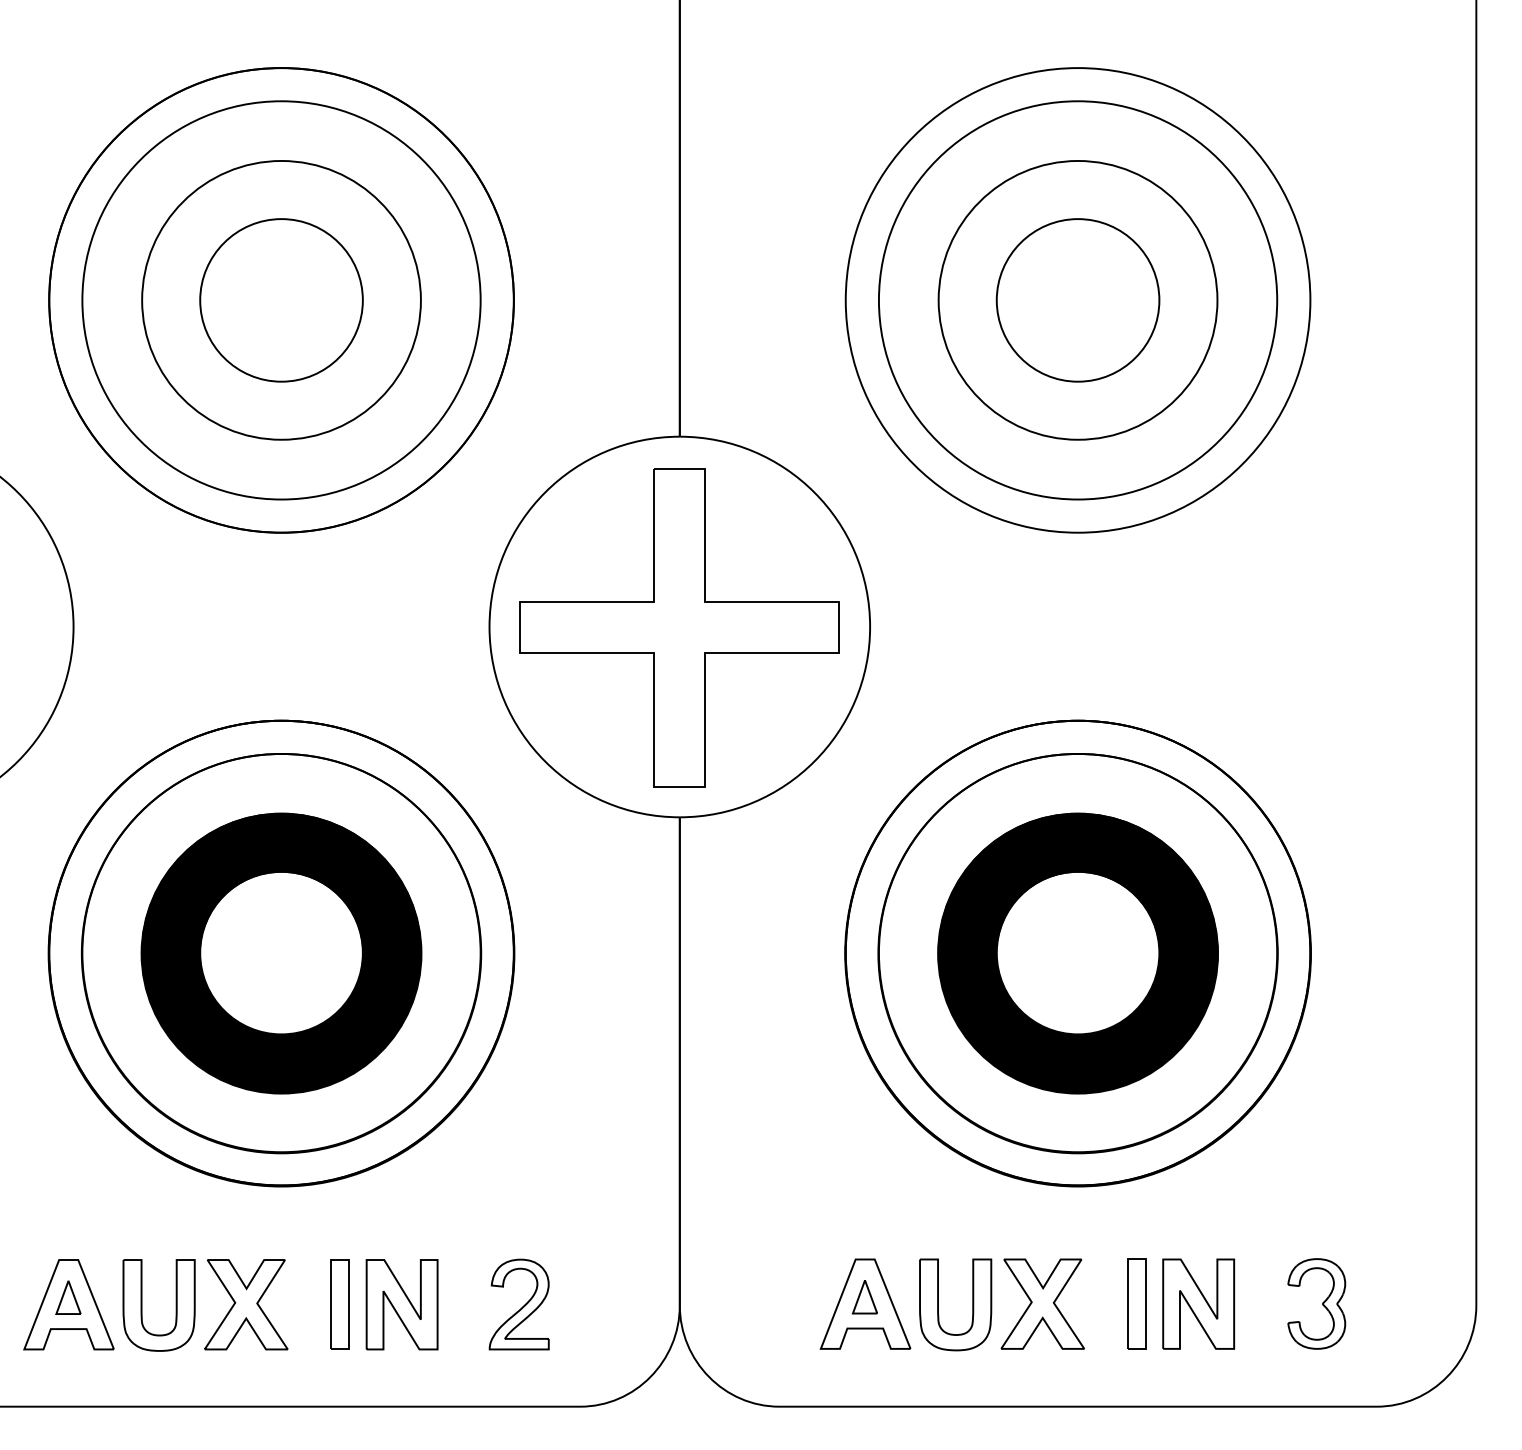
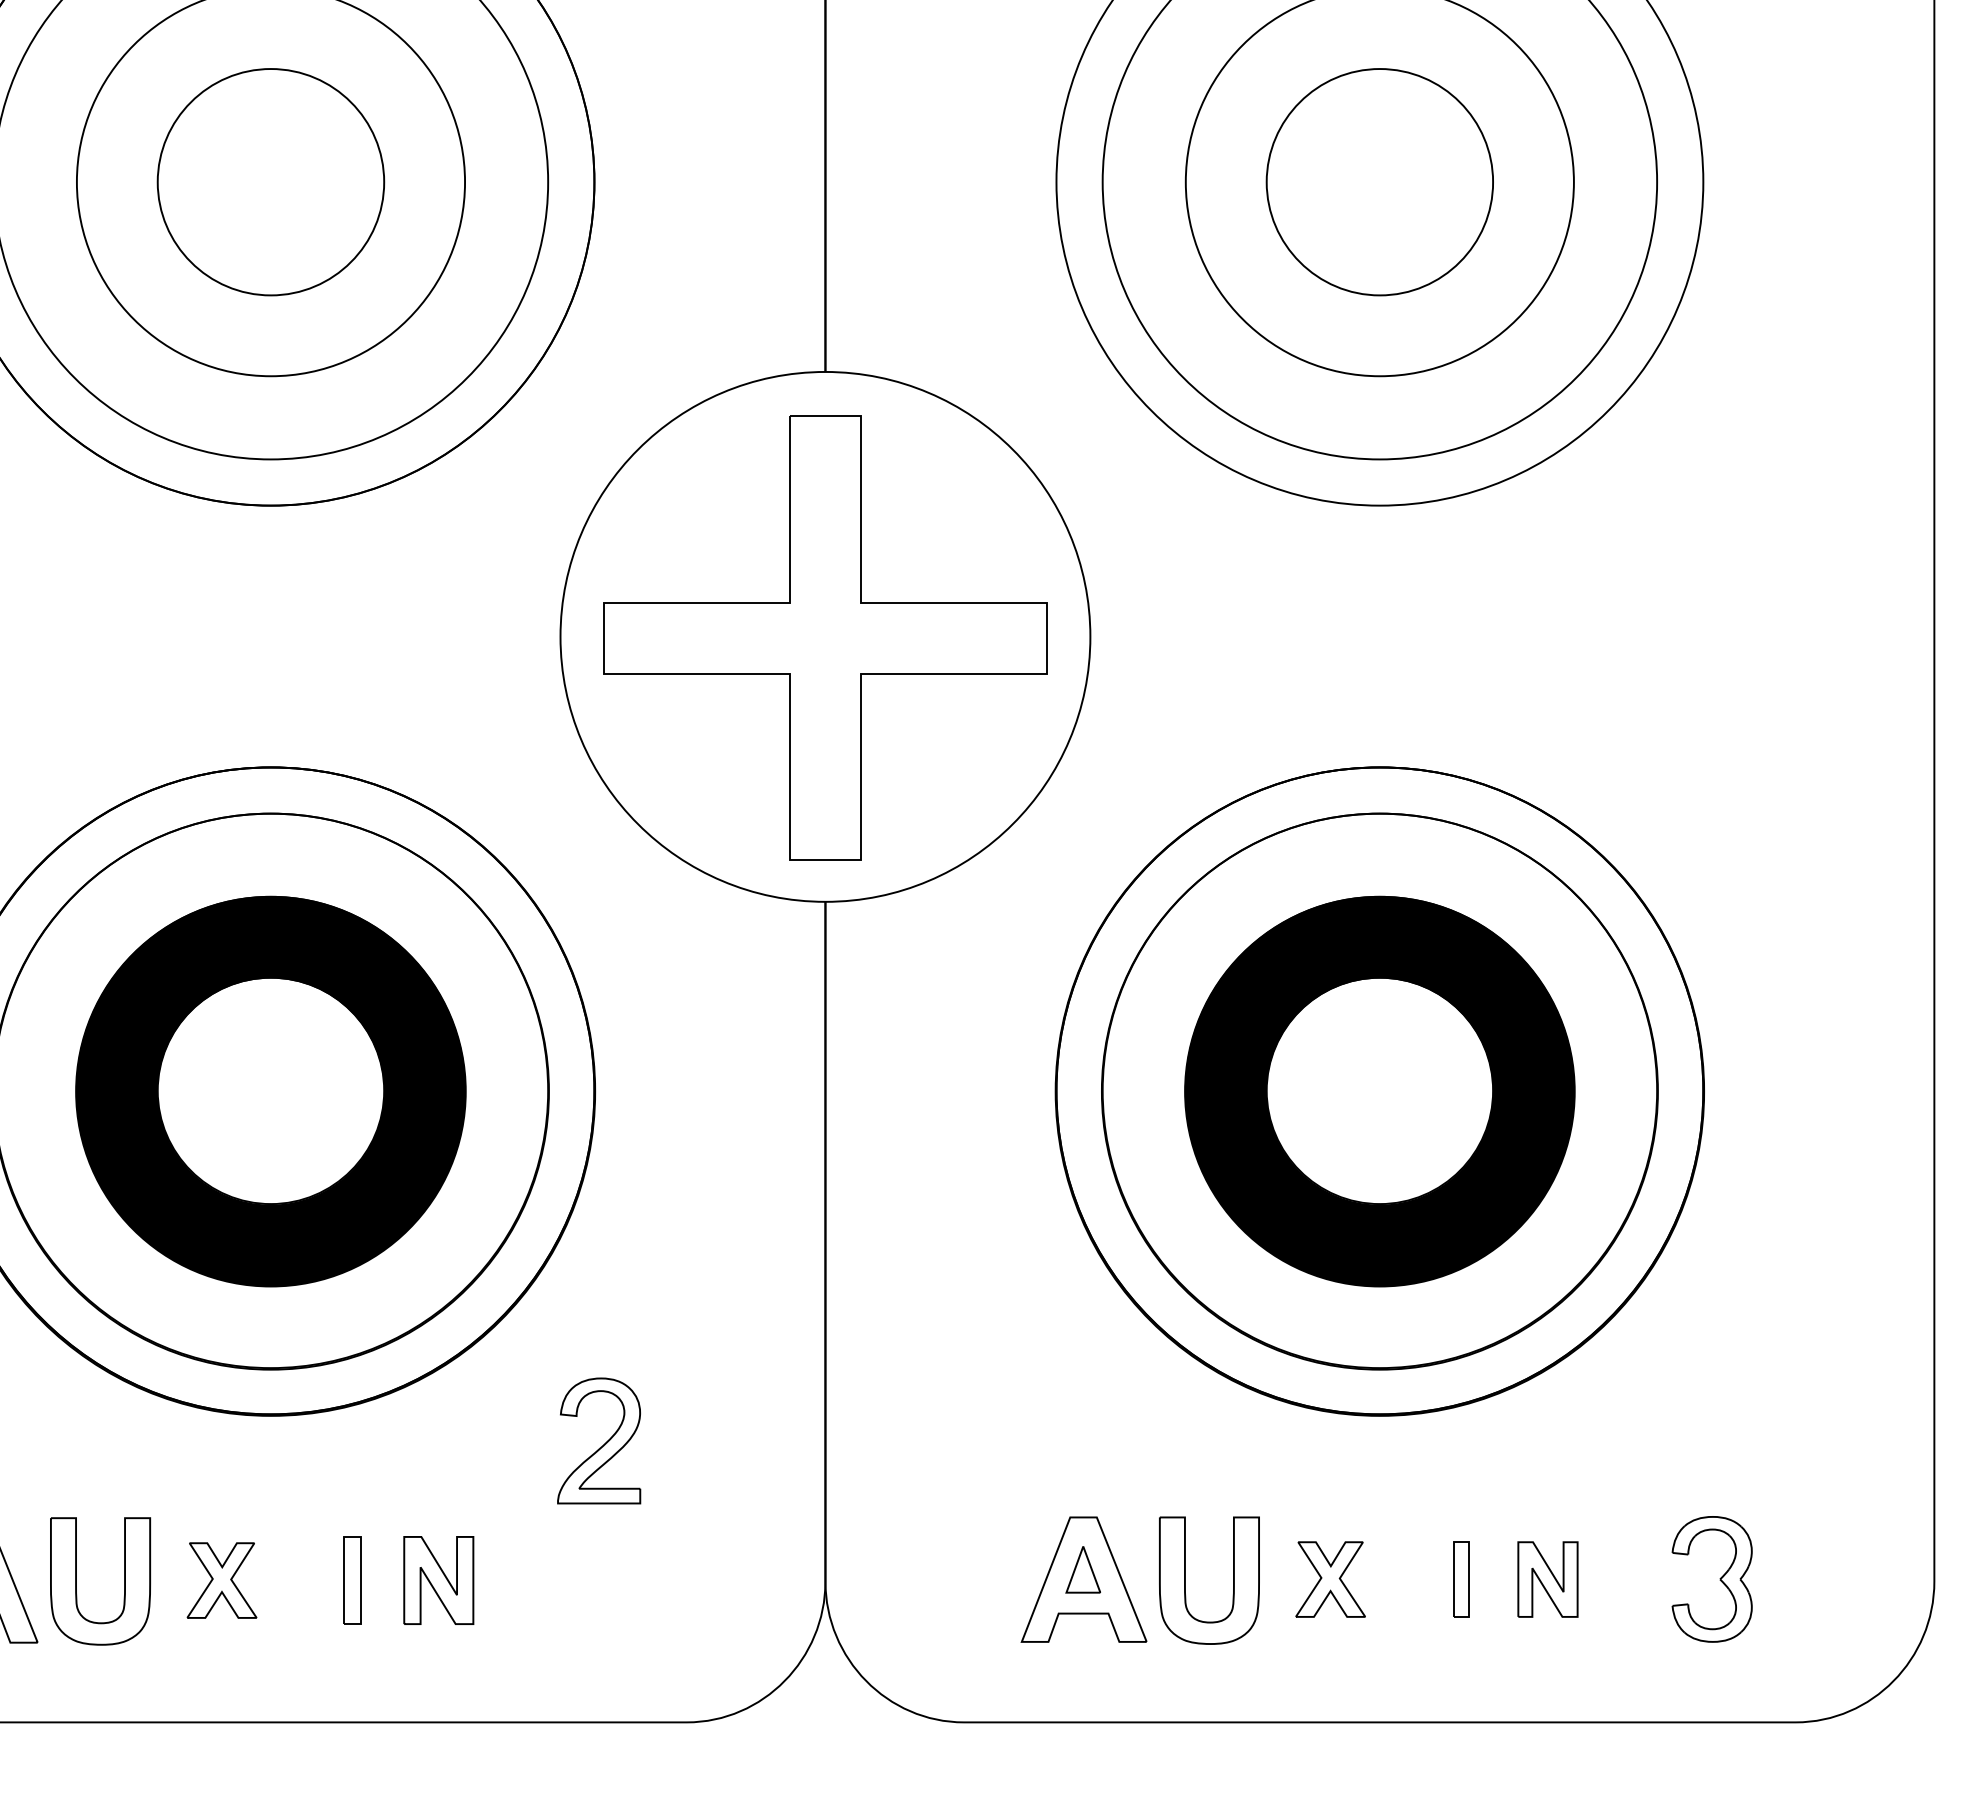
part: (1042, 1303) -> (1330, 1578), size x0.6
part: (1136, 1303) -> (1461, 1578), size x0.6
part: (1198, 1303) -> (1547, 1578), size x0.6
part: (246, 1304) -> (222, 1580), size x0.6
part: (339, 1304) -> (351, 1580), size x0.7
part: (401, 1304) -> (437, 1580), size x0.7
part: (518, 1304) -> (598, 1440), moved

